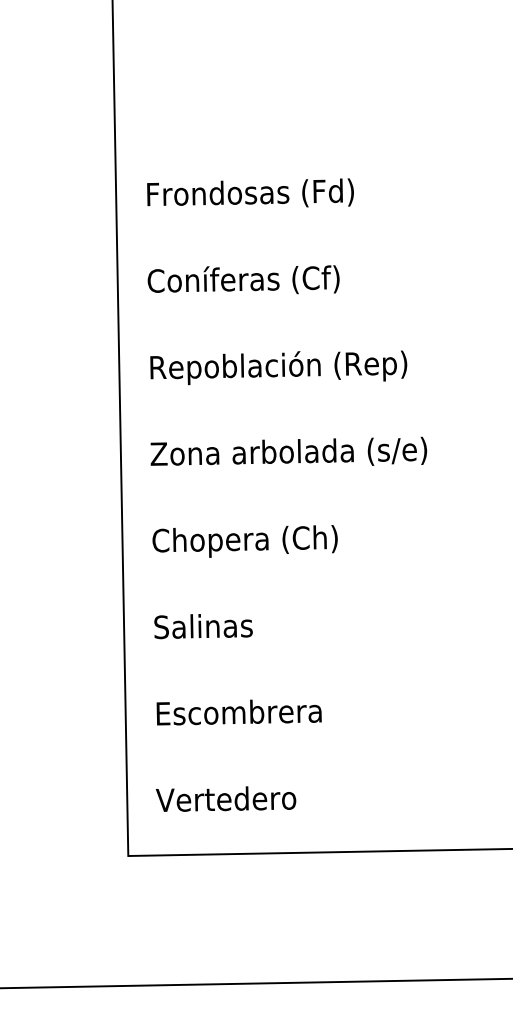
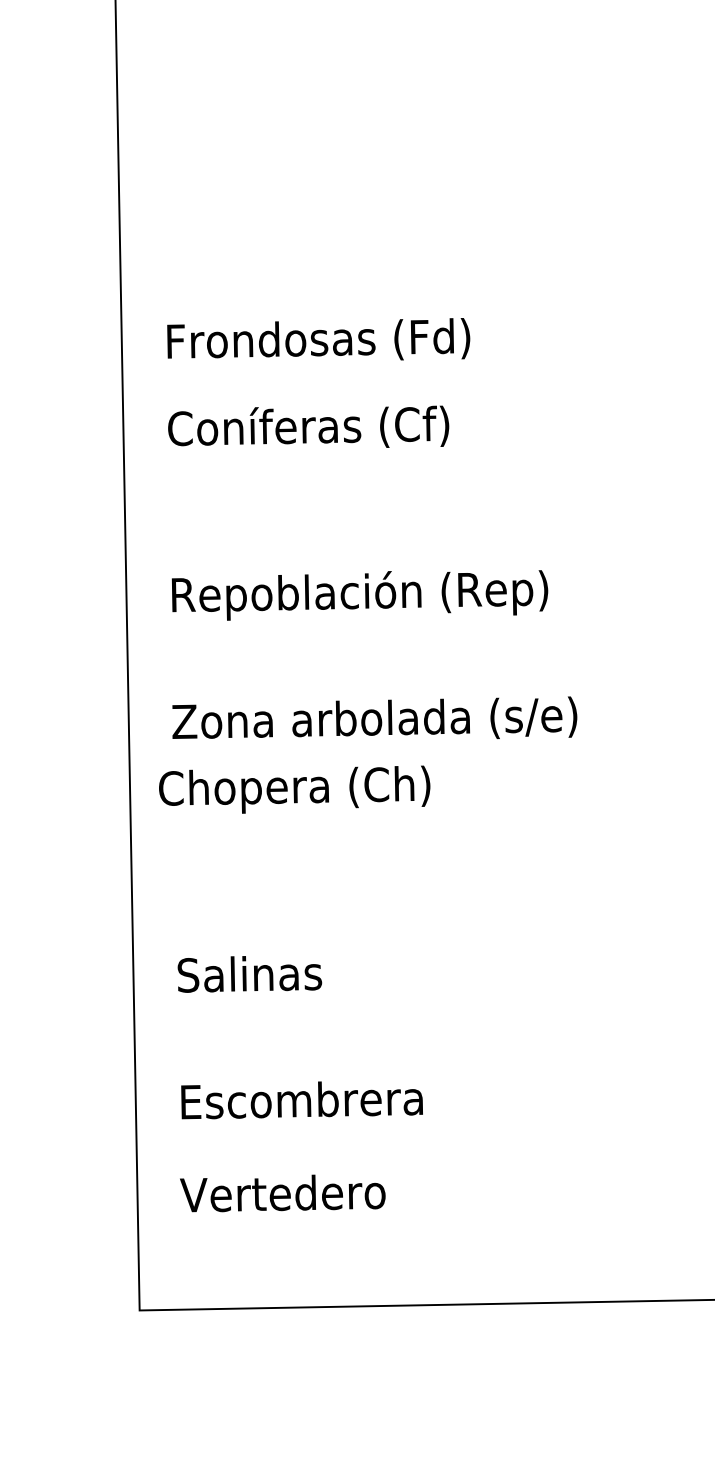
text: (243, 279) -> (308, 426), moved
text: (244, 541) -> (293, 789), moved
text: (225, 798) -> (282, 1192), moved

